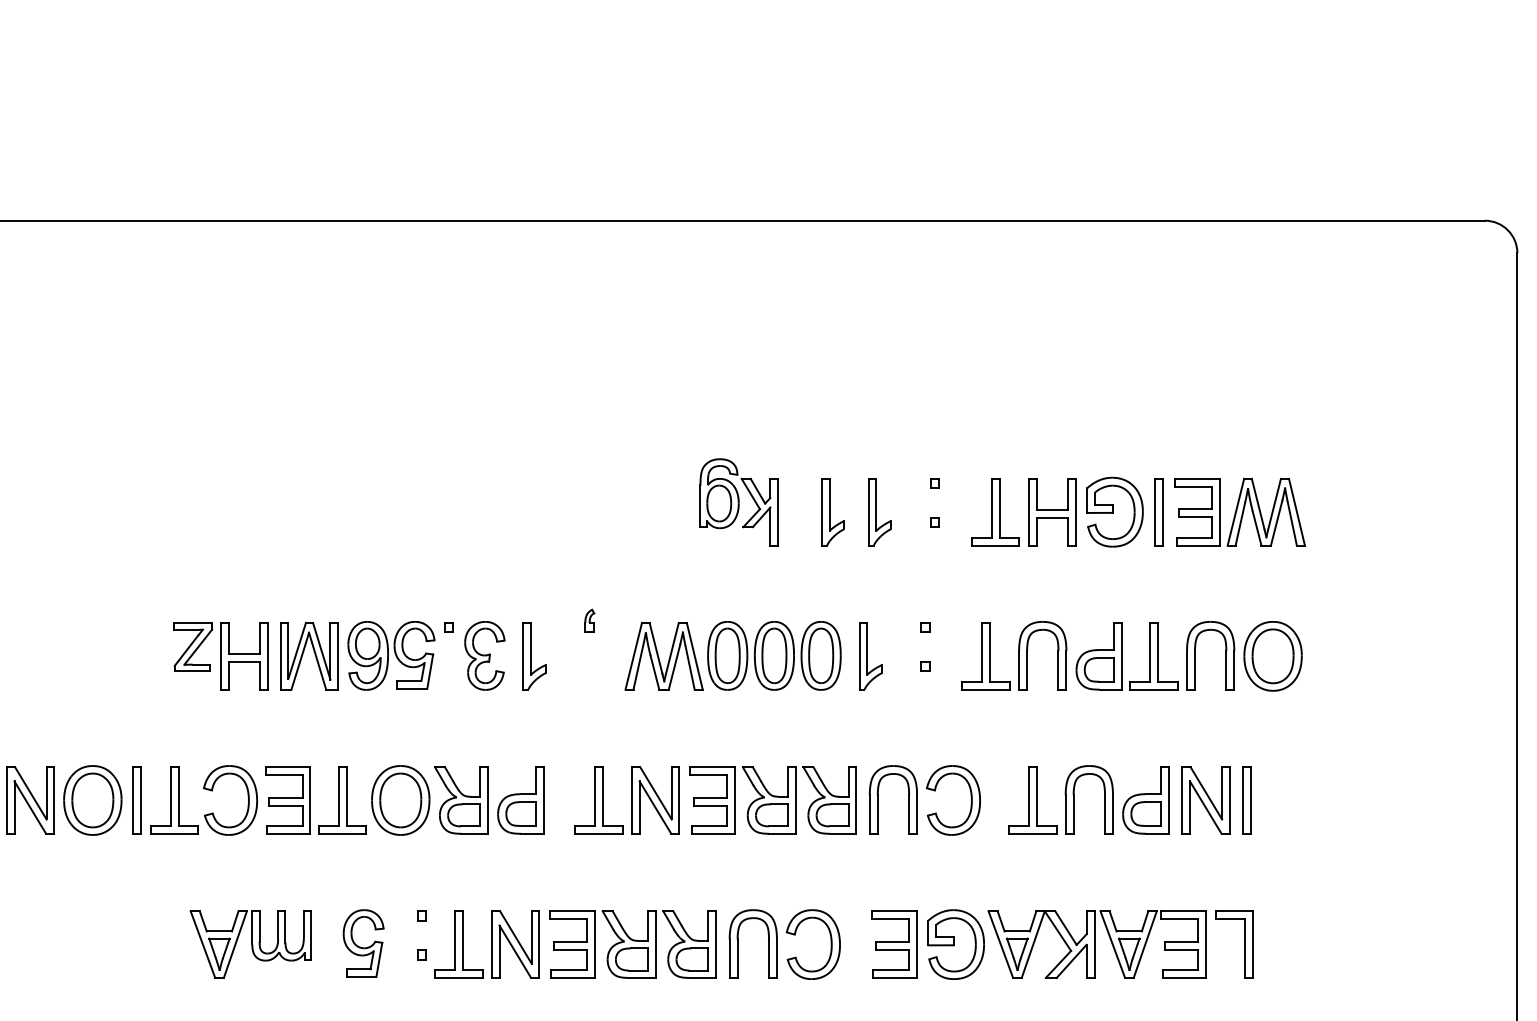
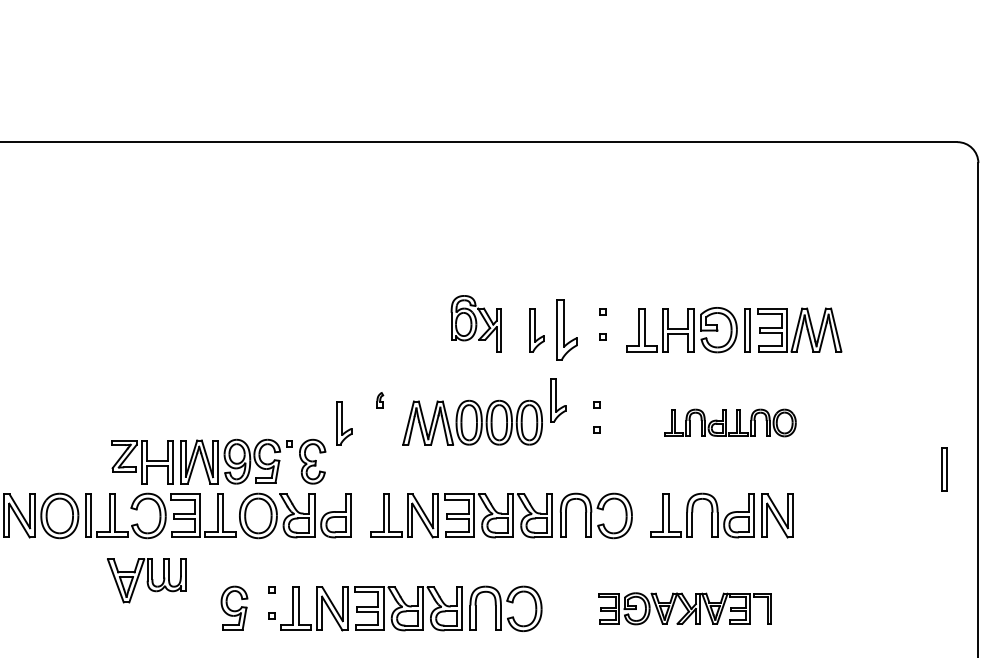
part: (880, 512) -> (567, 330), size x1.4
part: (338, 655) -> (218, 461), moved
part: (1132, 655) -> (730, 422), size x0.6
part: (870, 657) -> (558, 400), moved
part: (1247, 799) -> (944, 469), moved
part: (250, 943) -> (146, 580), moved
part: (1061, 943) -> (684, 608), size x0.7

